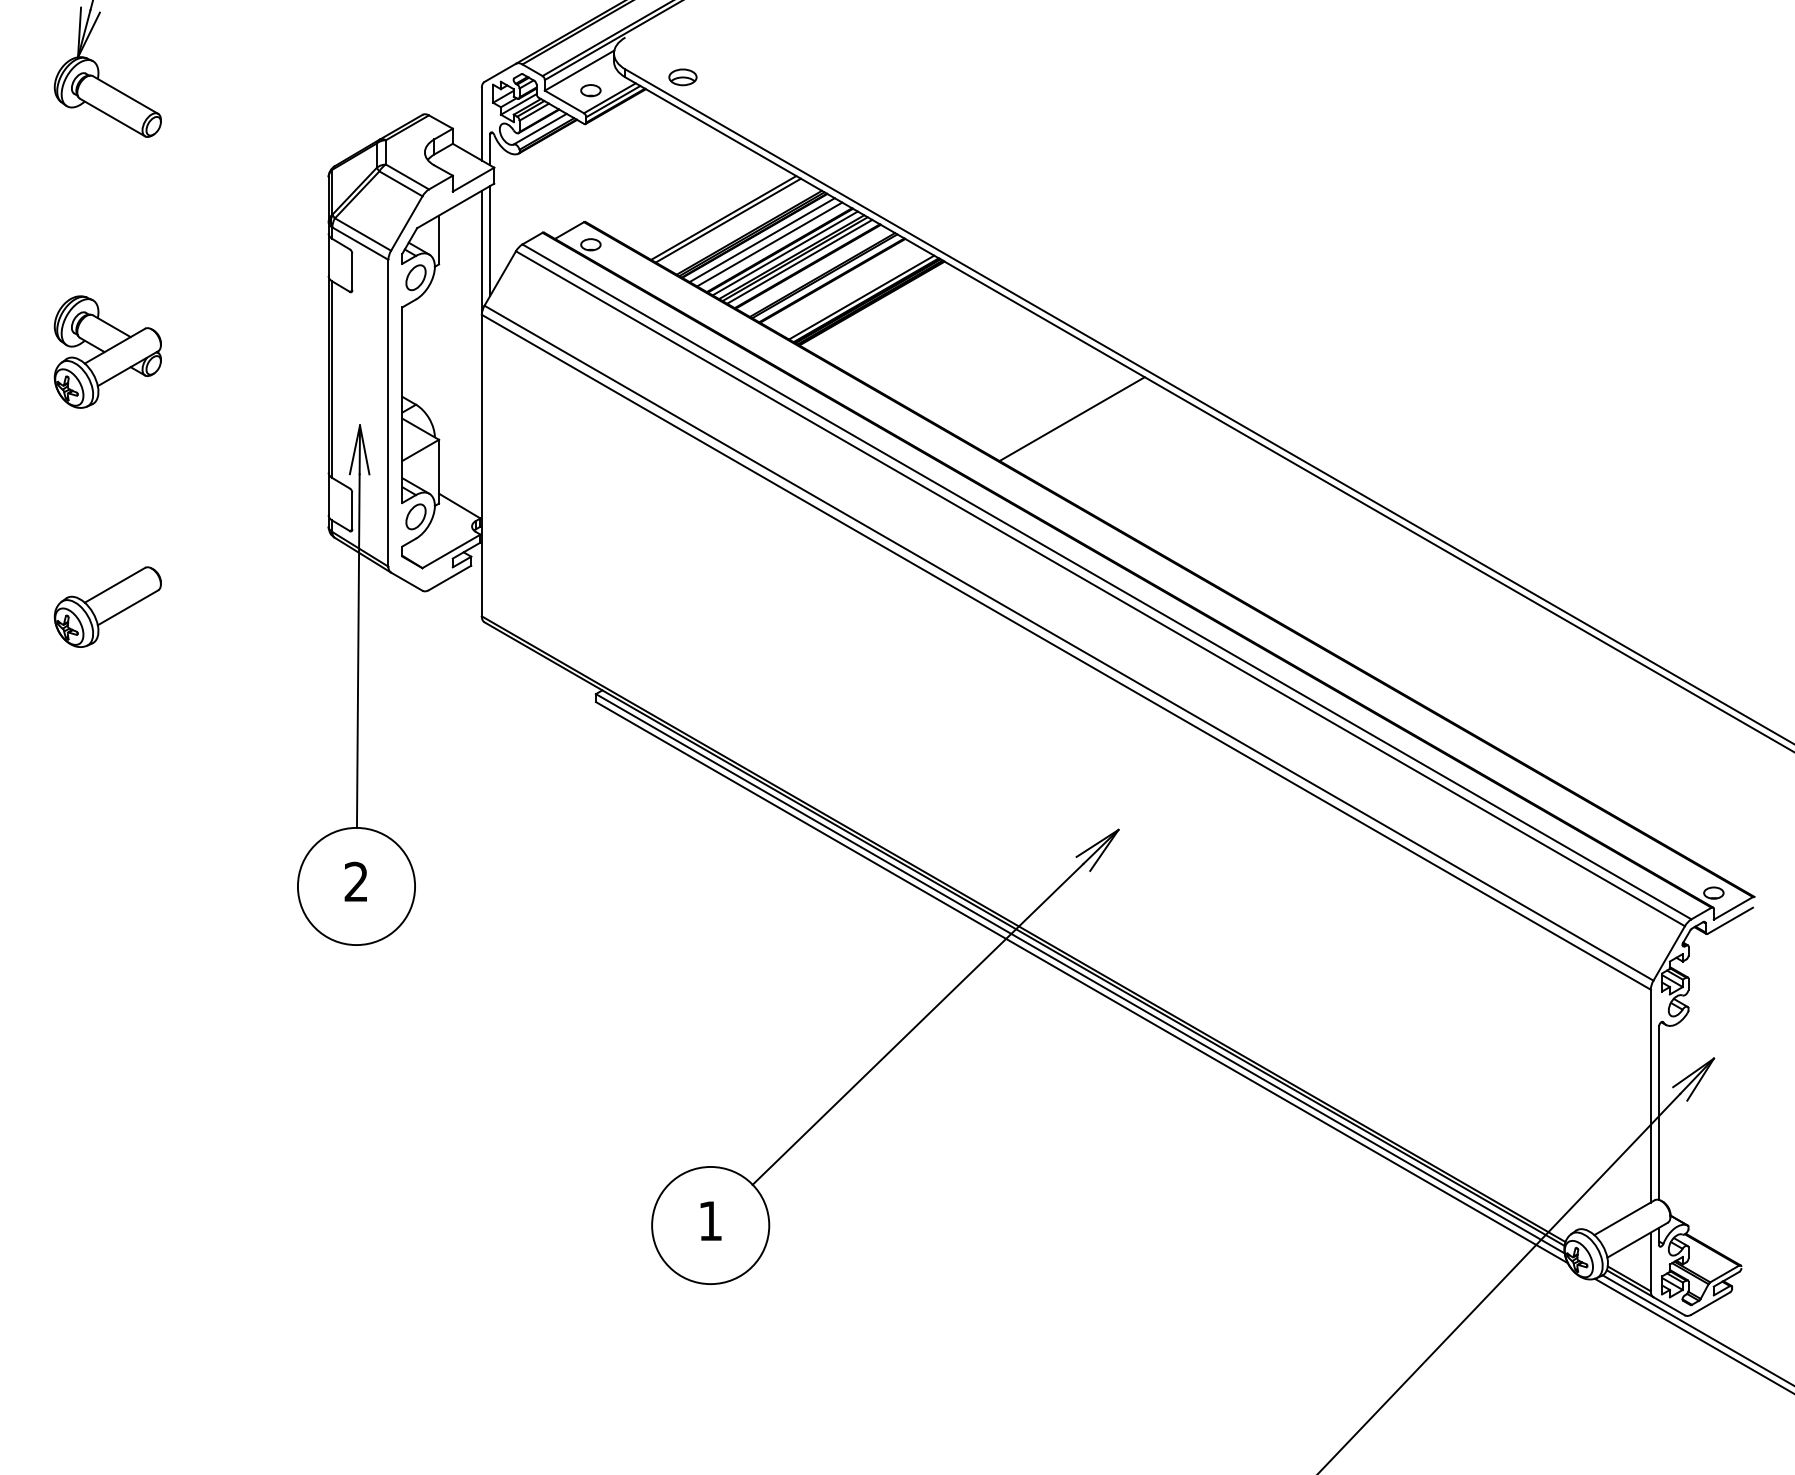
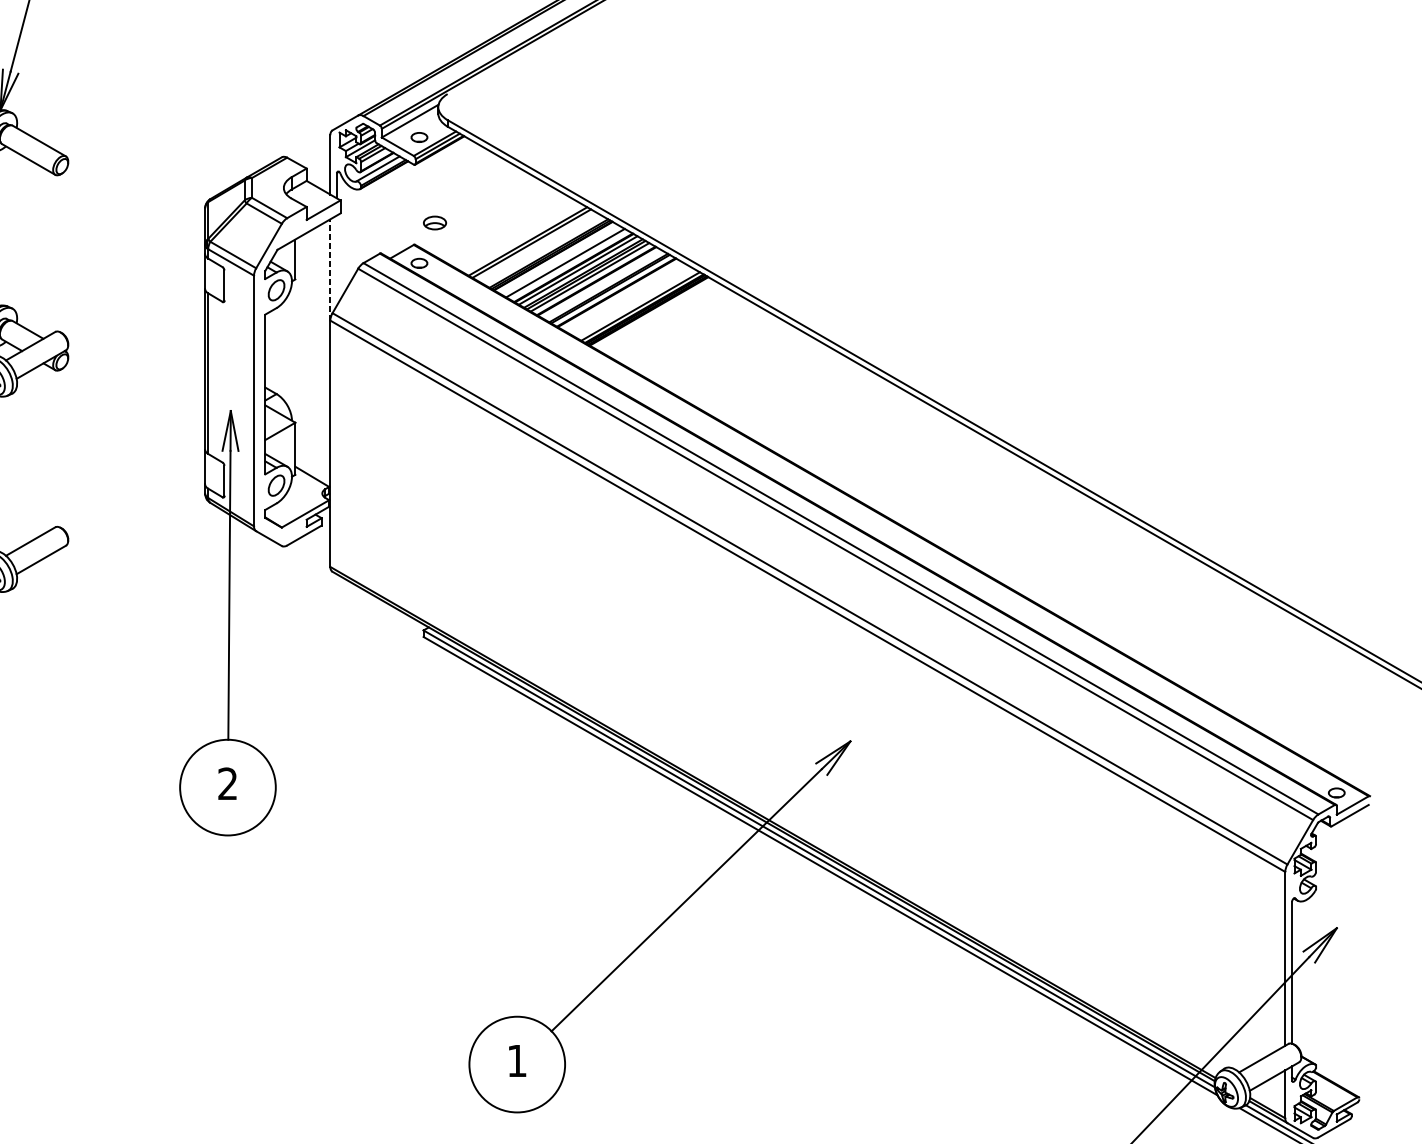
part: (682, 77) -> (434, 223), moved
line: (761, 240) -> (558, 259), removed
line: (490, 241) -> (337, 260), removed
line: (481, 252) -> (330, 269), solid -> dashed
line: (1071, 419) -> (812, 406), removed

